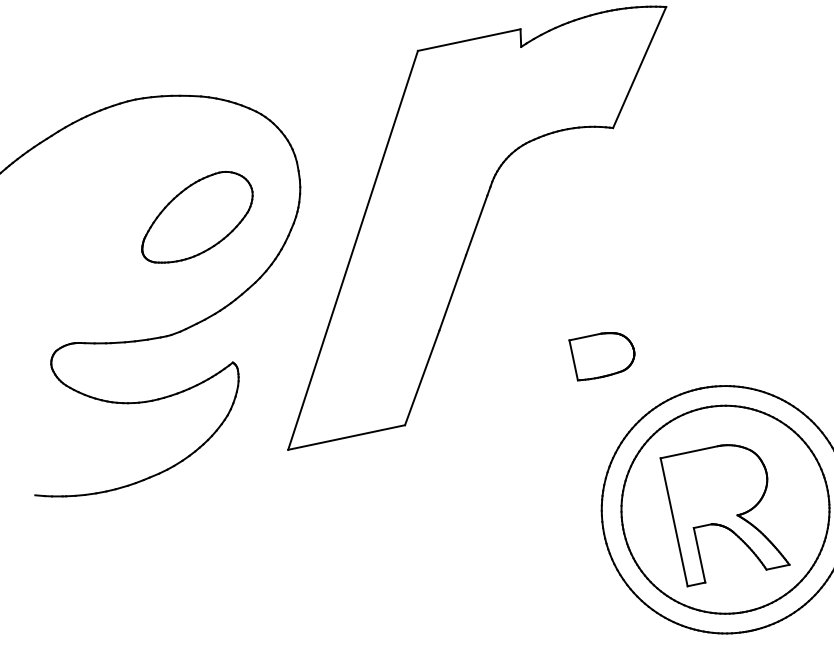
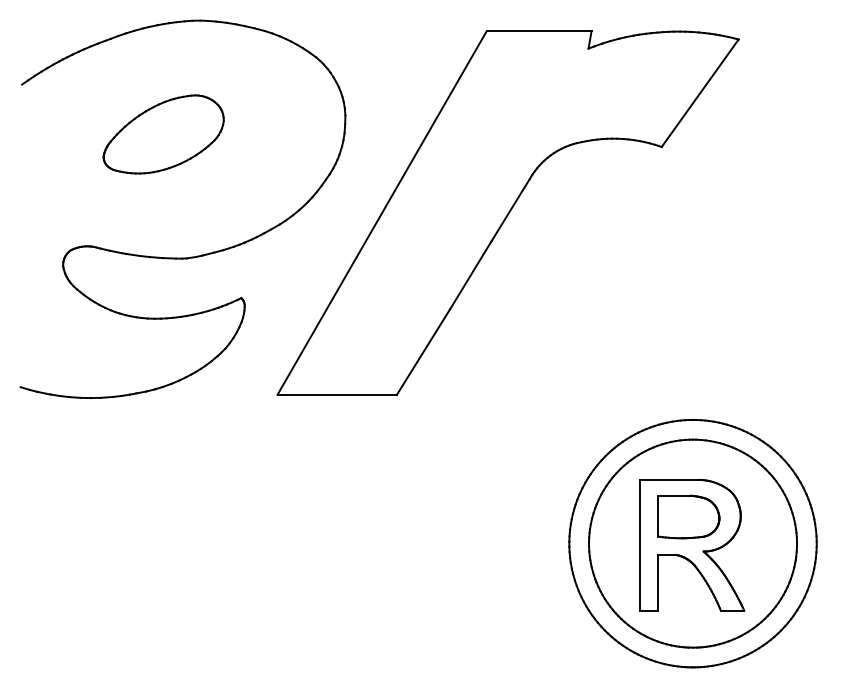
part: (196, 217) -> (163, 134), moved
part: (603, 354) -> (688, 516), moved

